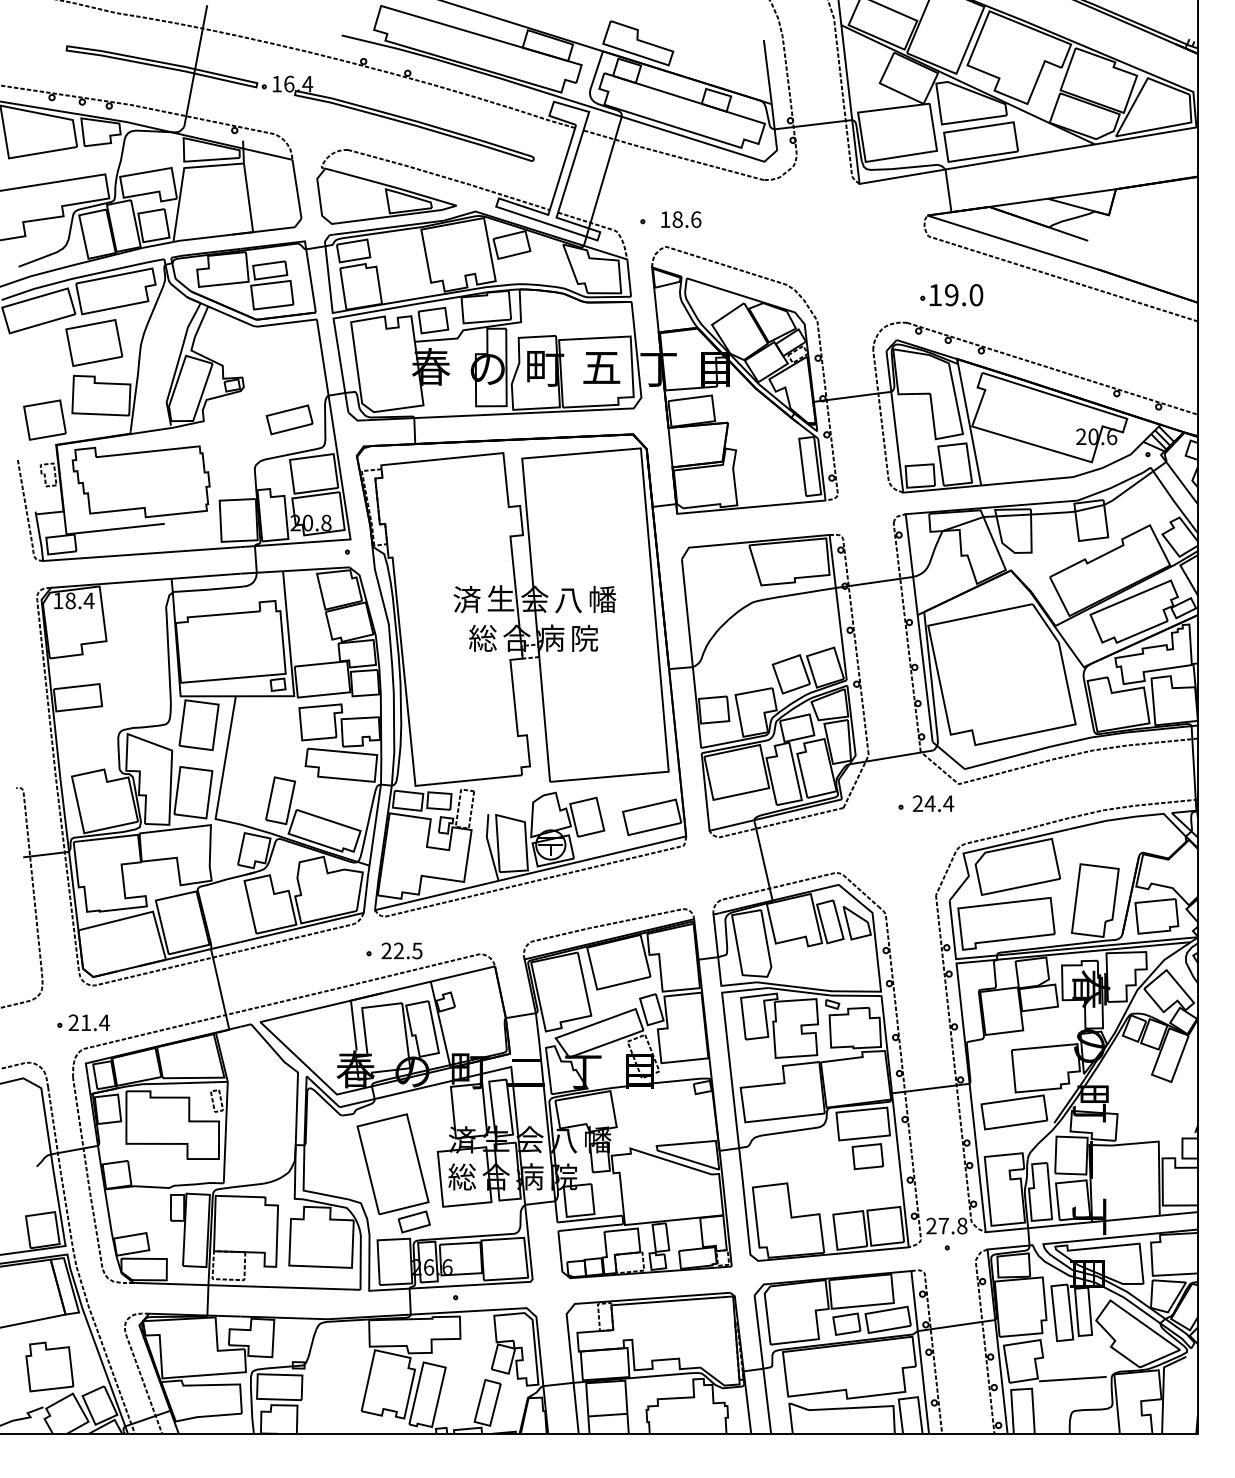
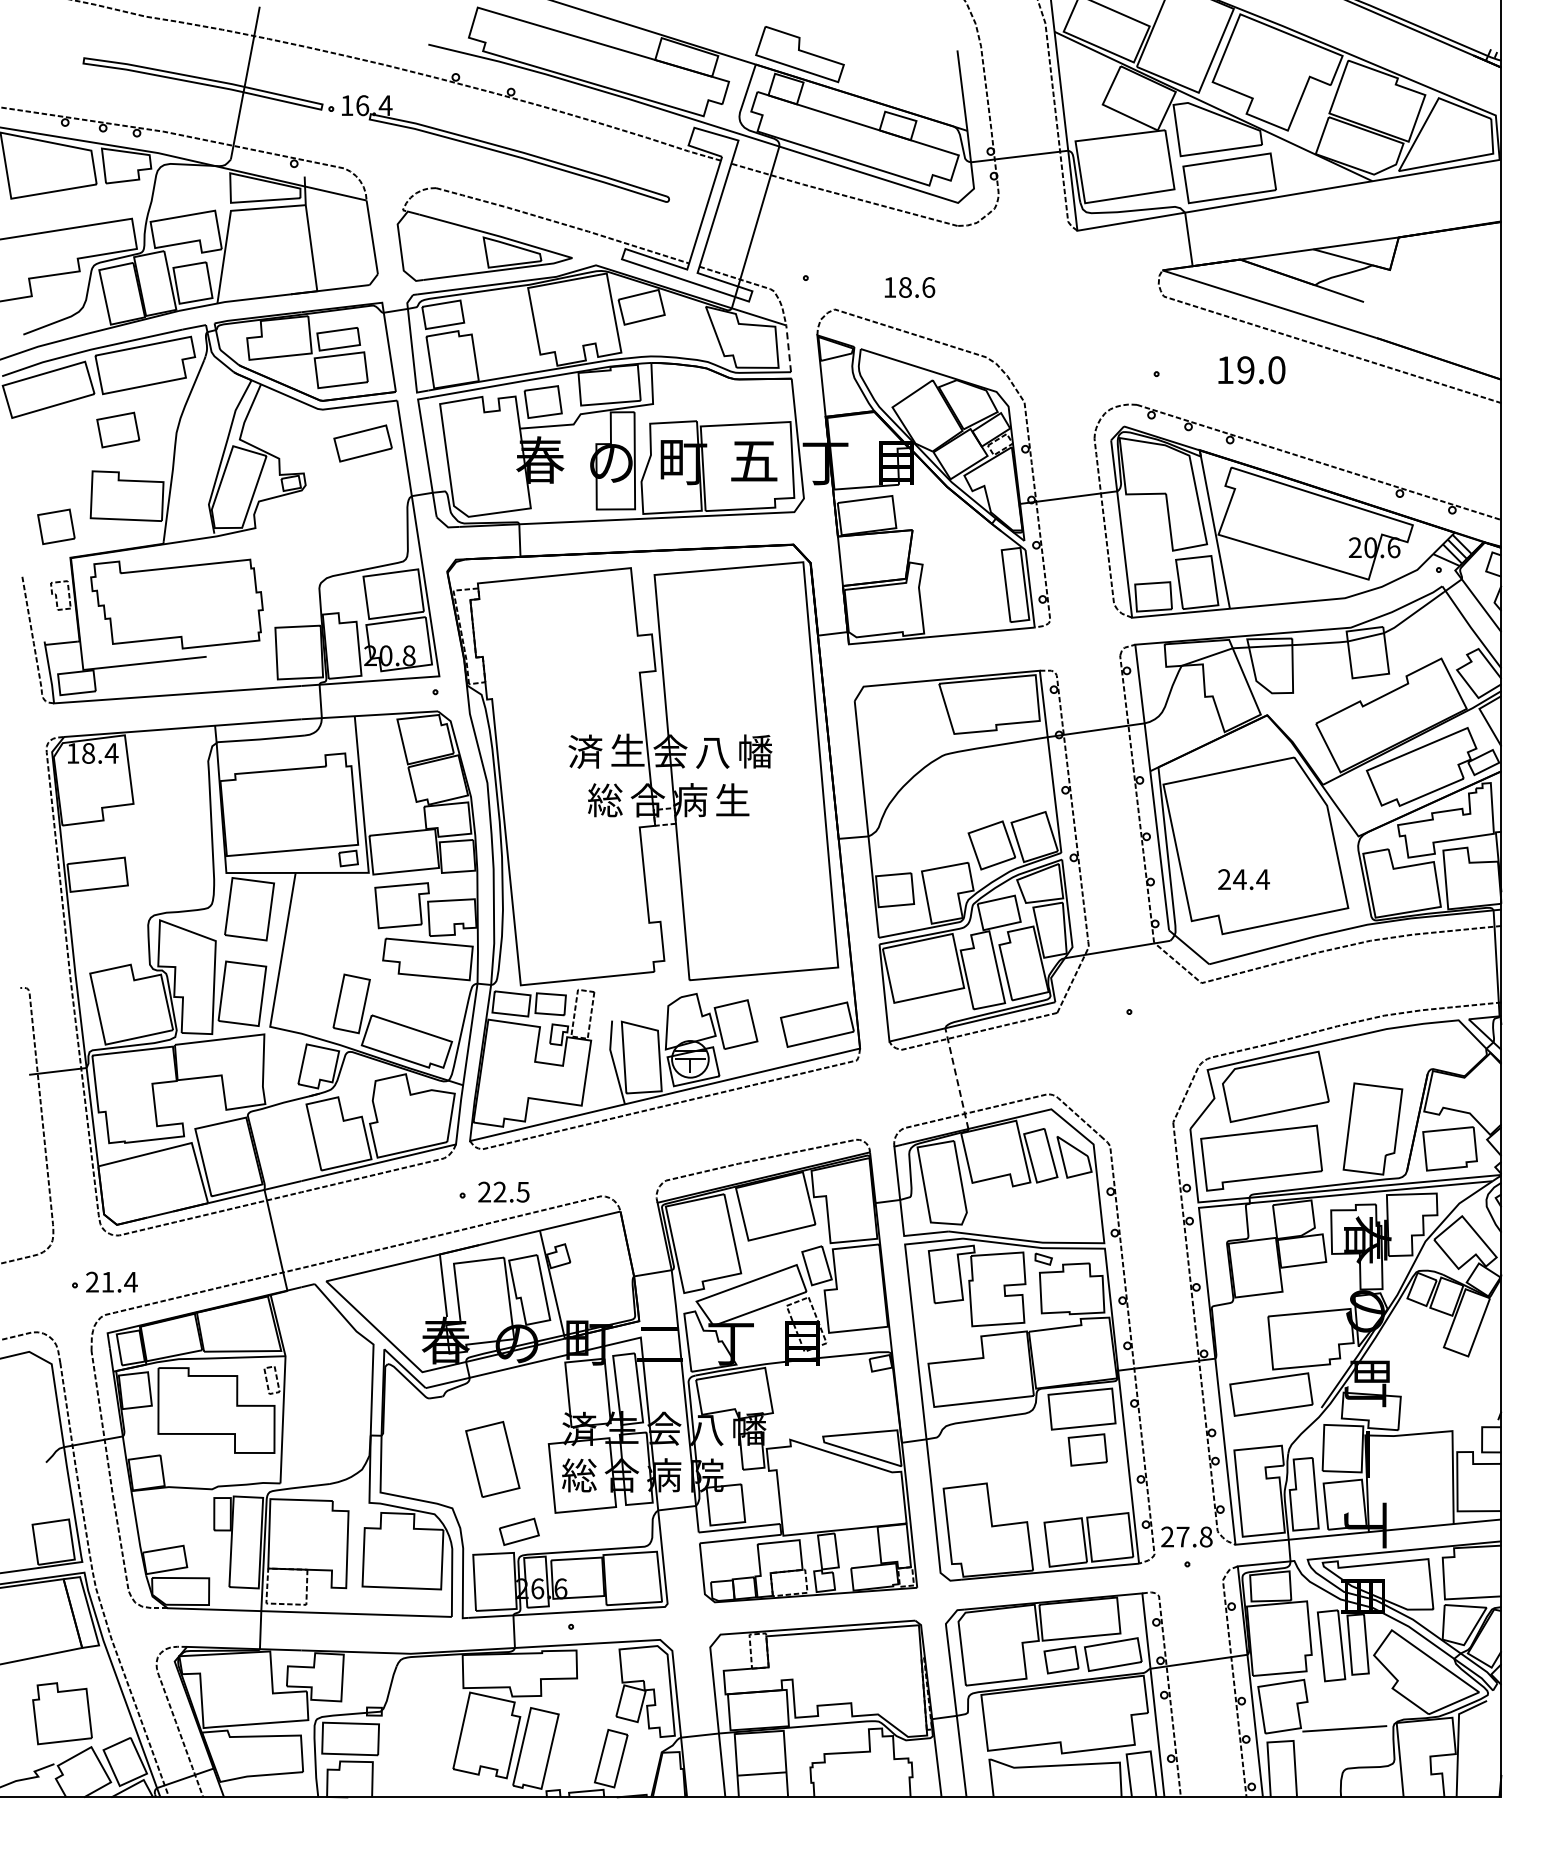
text: (680, 219) -> (909, 287), moved
line: (629, 277) -> (788, 348), solid -> dashed
text: (956, 295) -> (1251, 370), moved
part: (94, 342) -> (118, 429), size x0.6
part: (45, 419) -> (56, 526), size x0.7
part: (289, 419) -> (362, 443), moved
text: (584, 638) -> (732, 800), 院 -> 生
text: (933, 803) -> (1243, 879), moved
line: (763, 860) -> (956, 1078), solid -> dashed
part: (392, 1164) -> (492, 1459), size x0.6

